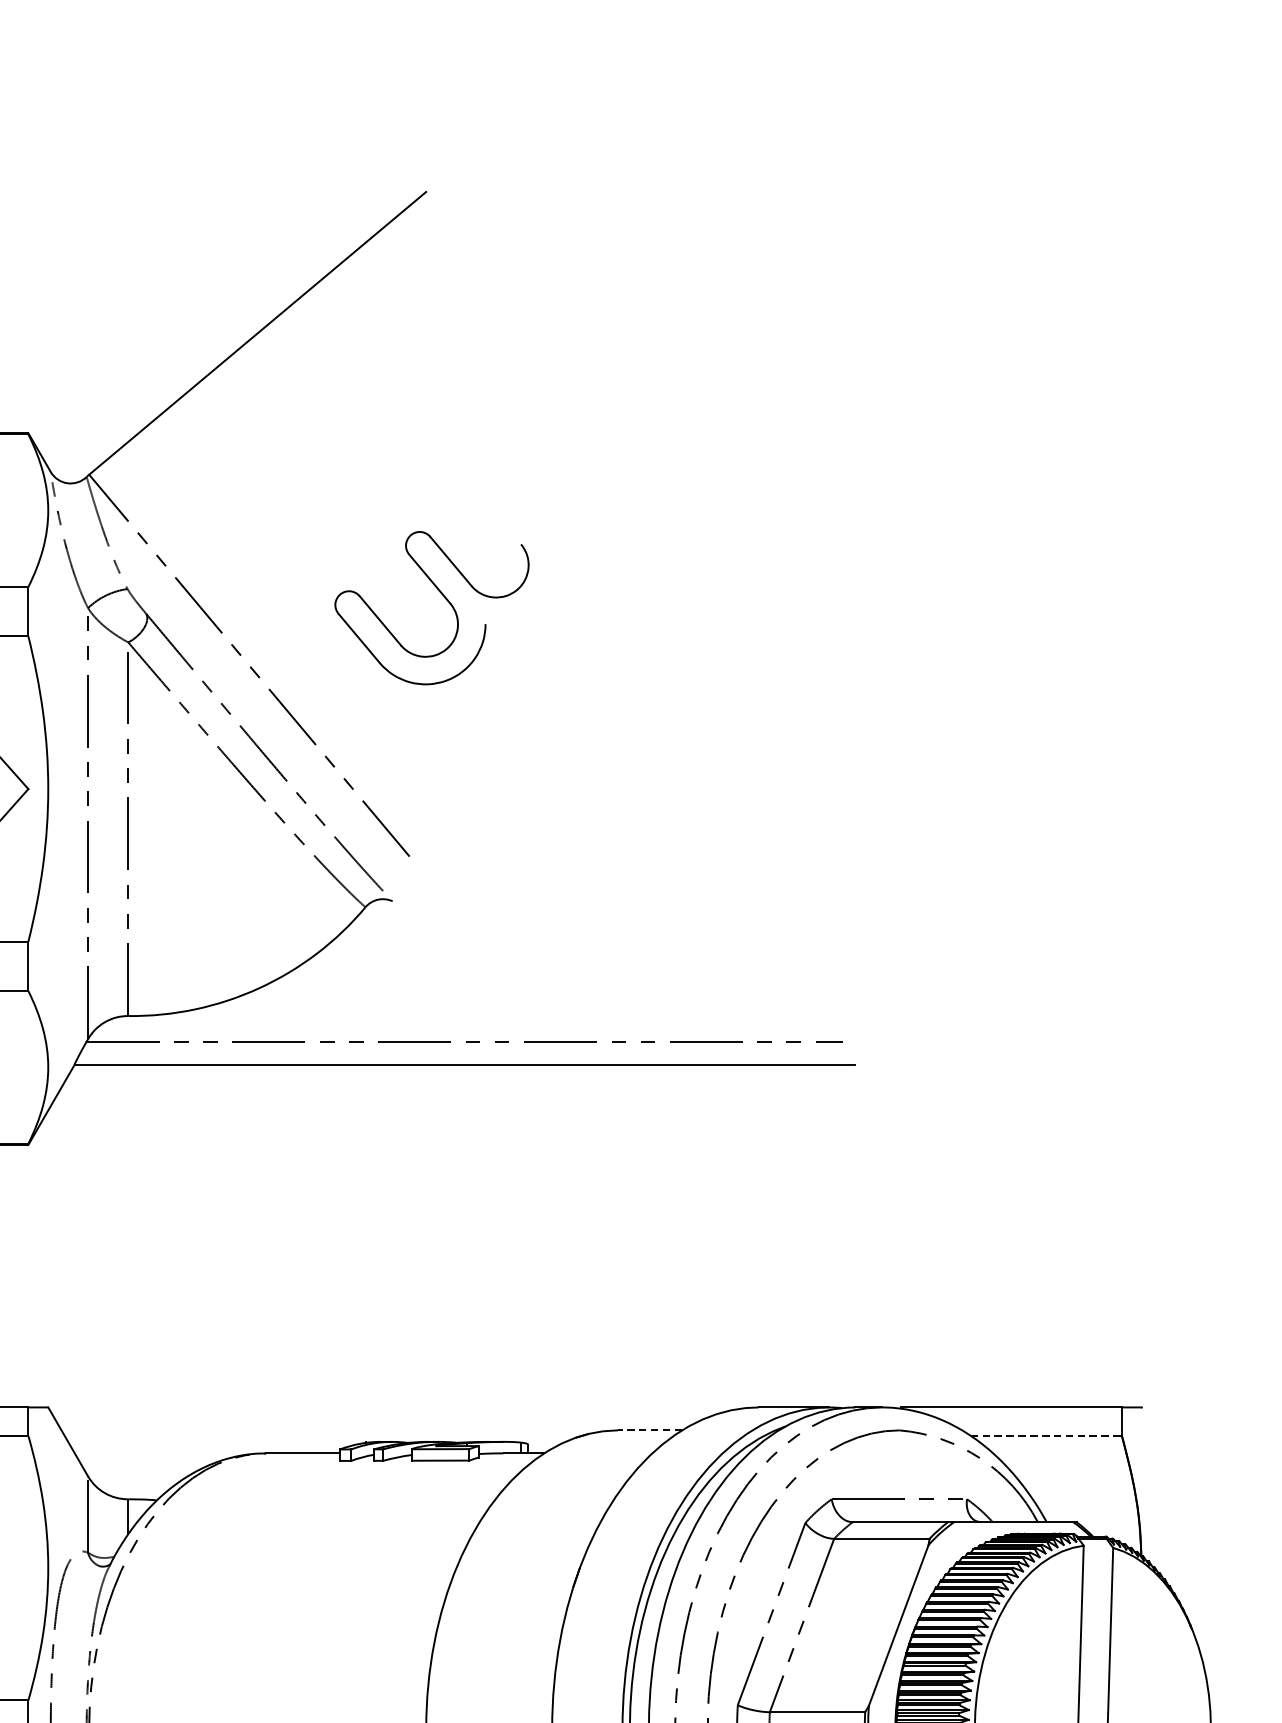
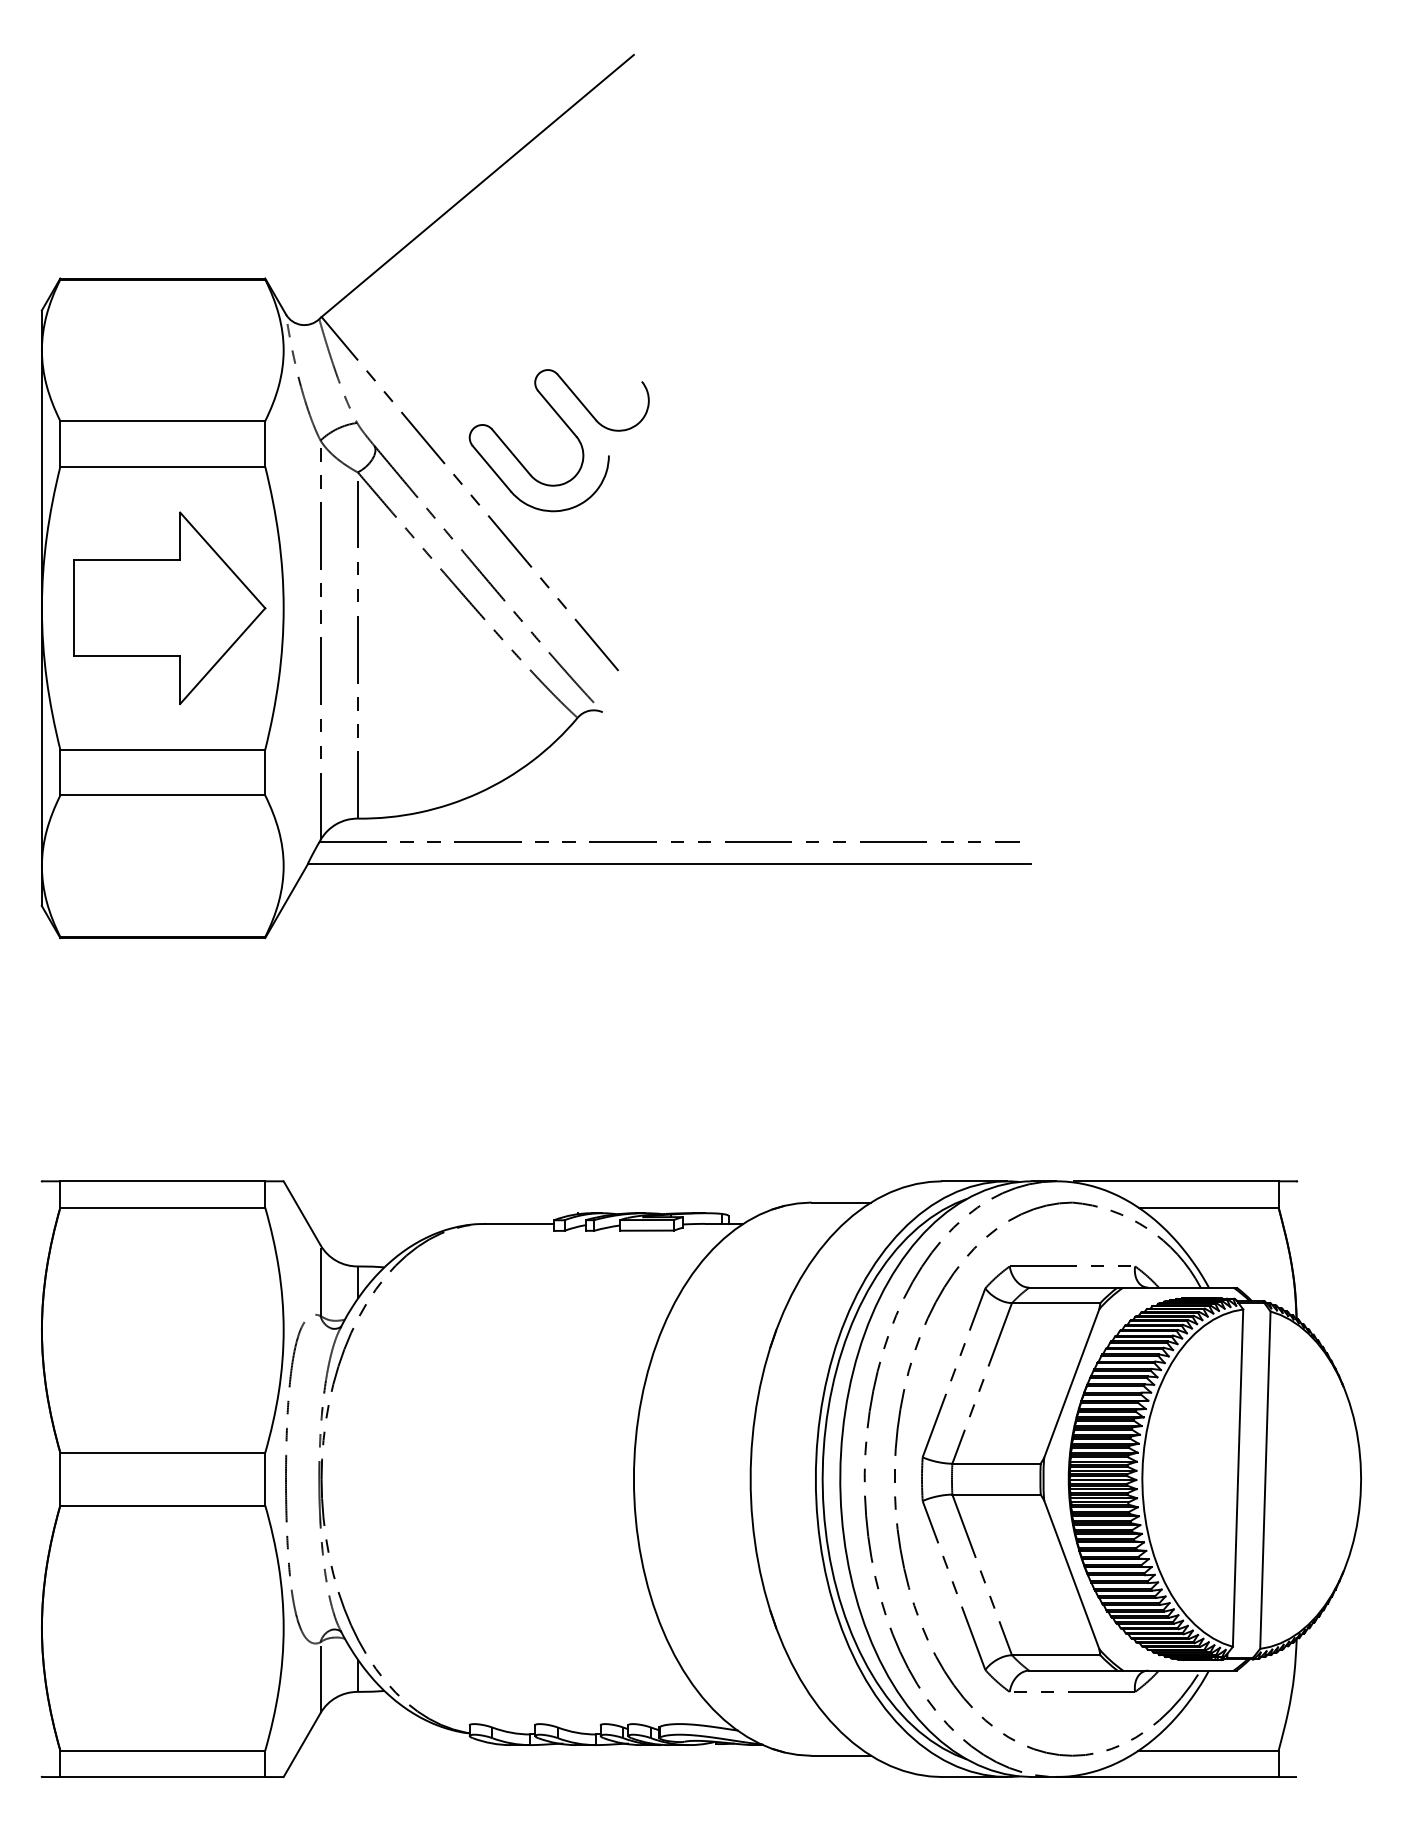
part: (444, 598) -> (570, 431), moved
line: (650, 1430) -> (841, 1202), dashed -> solid
line: (1047, 1435) -> (1209, 1207), dashed -> solid

